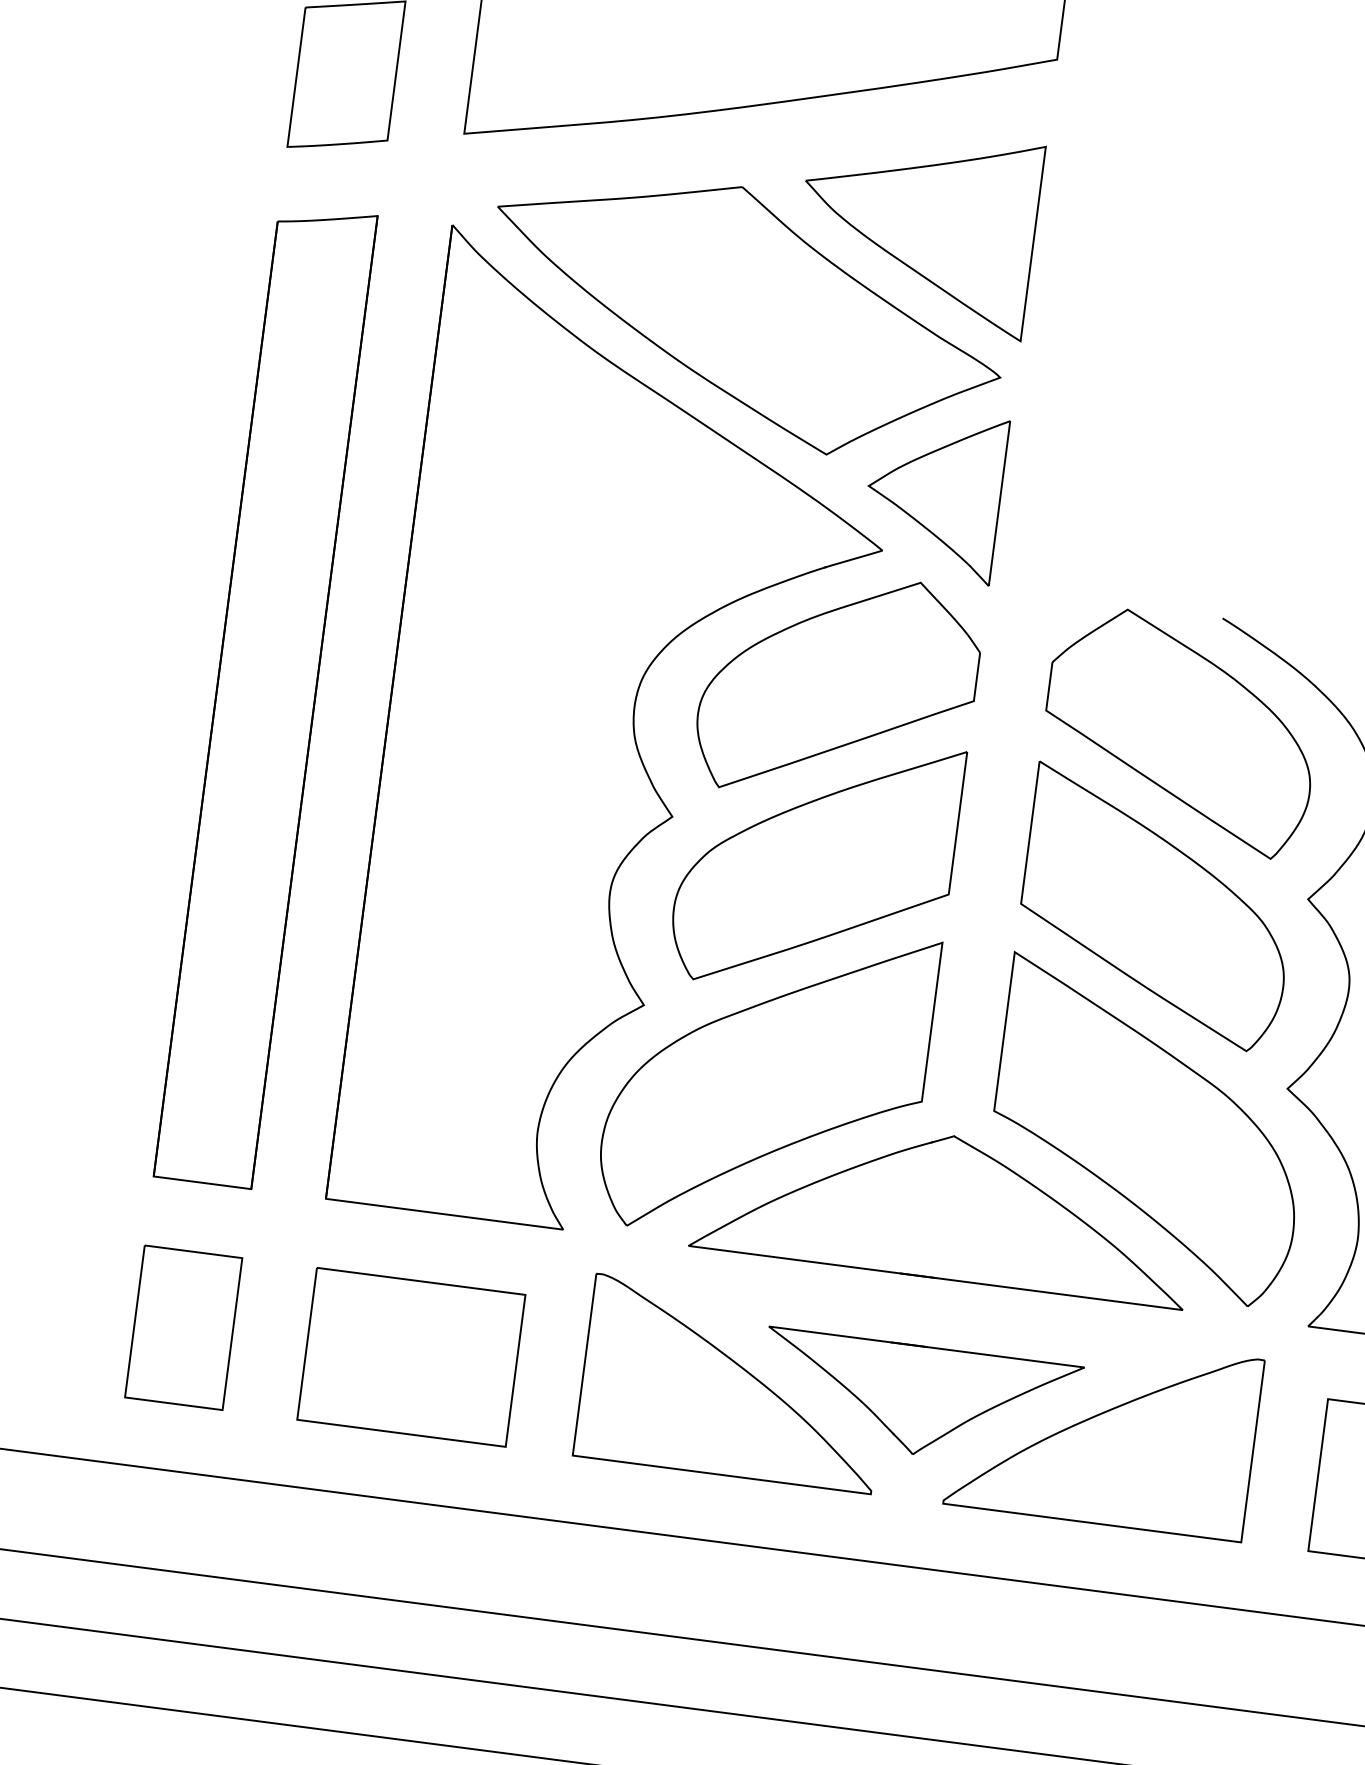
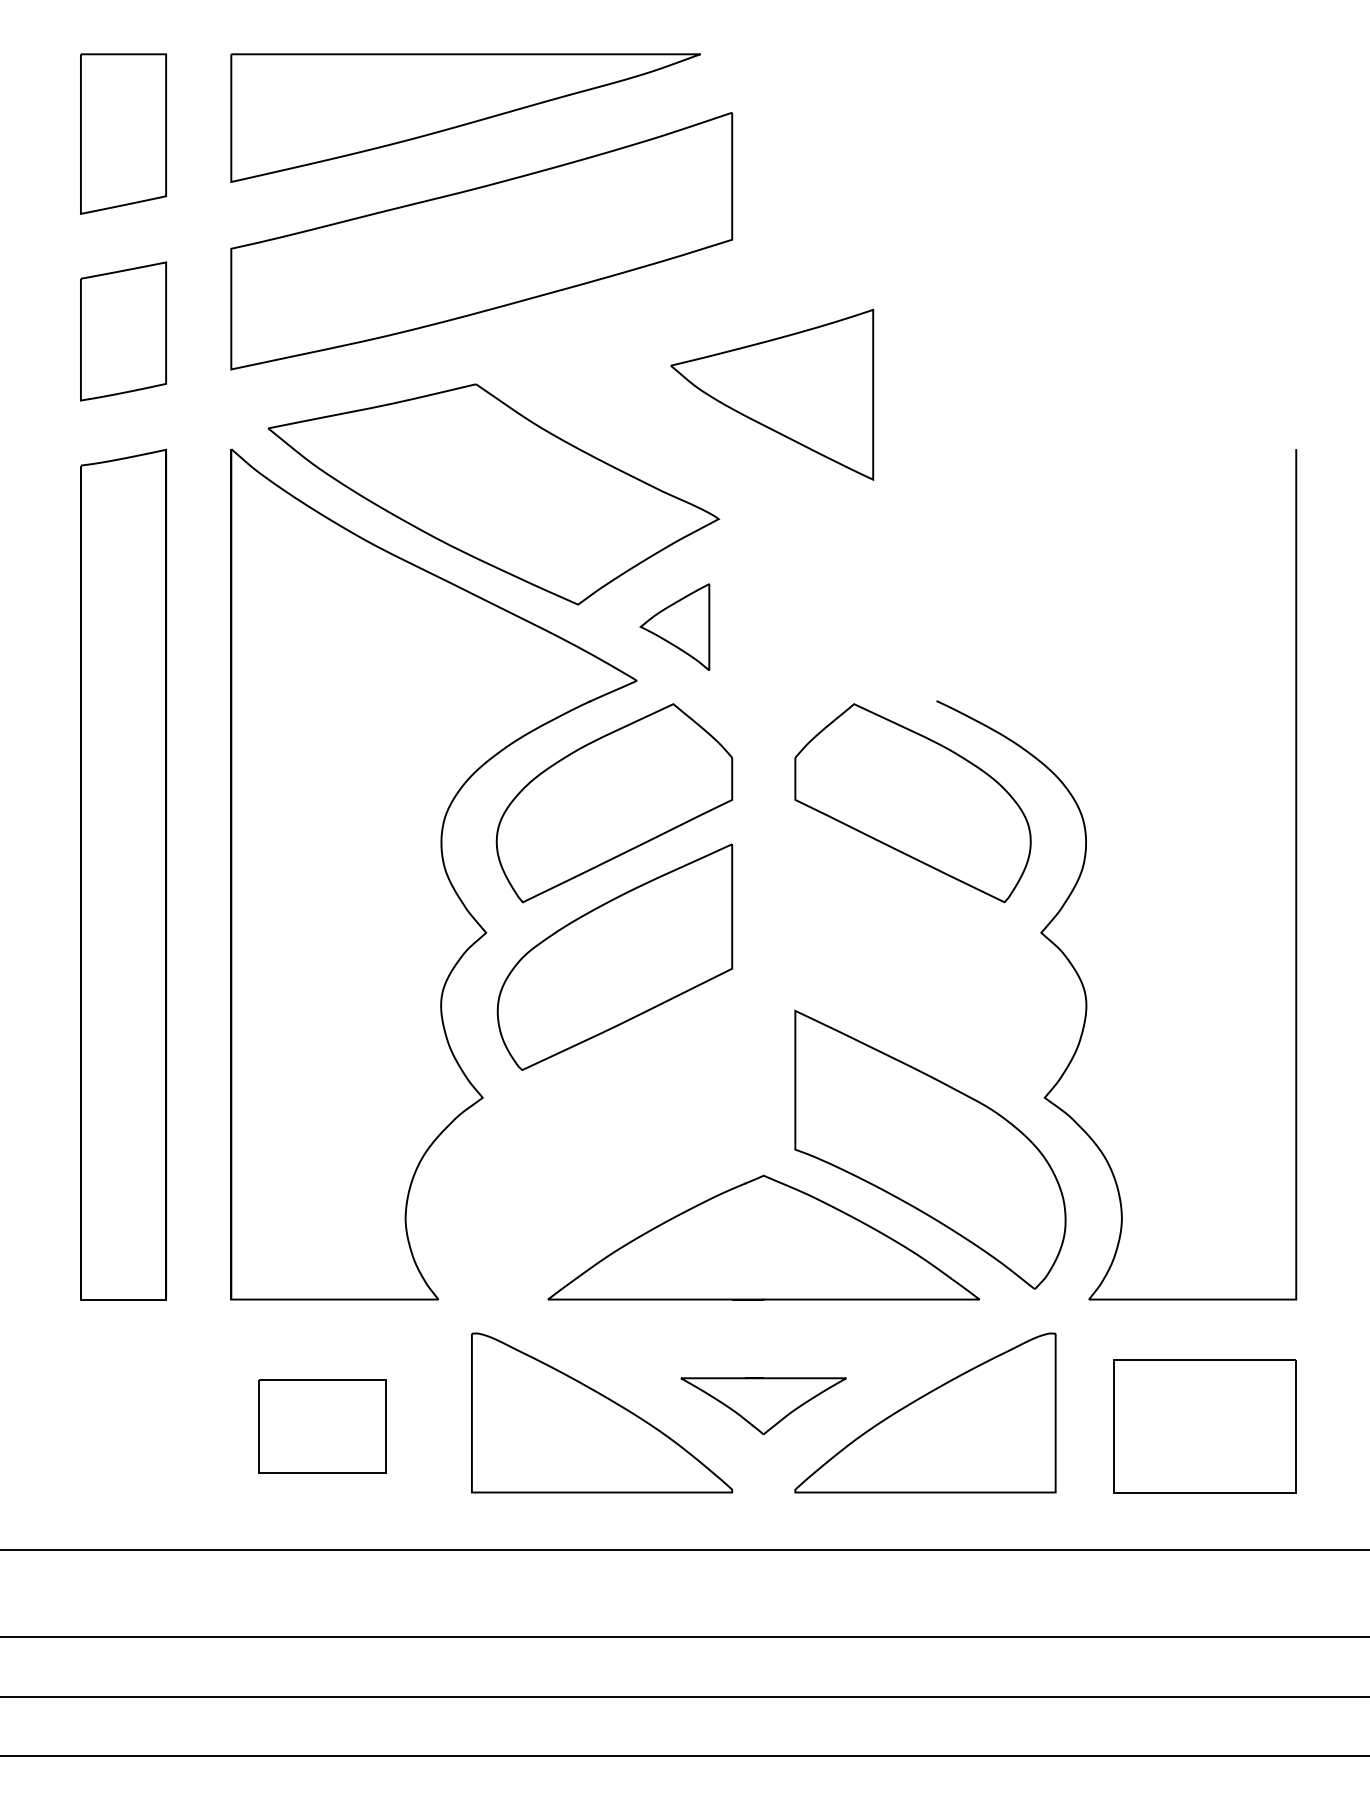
part: (917, 228) -> (772, 394), moved
part: (933, 493) -> (674, 626), size x0.6
part: (1157, 907) -> (912, 956), removed
part: (767, 1081) -> (597, 1149), removed
part: (183, 1328) -> (123, 1426), removed
part: (410, 1357) -> (321, 1426), size x0.7
part: (919, 1399) -> (763, 1405), size x0.6

